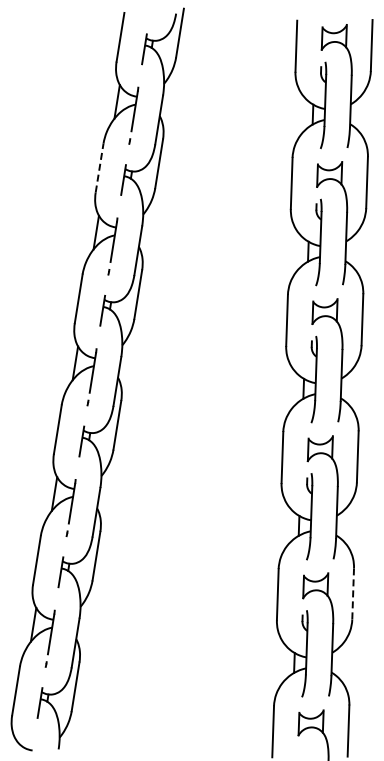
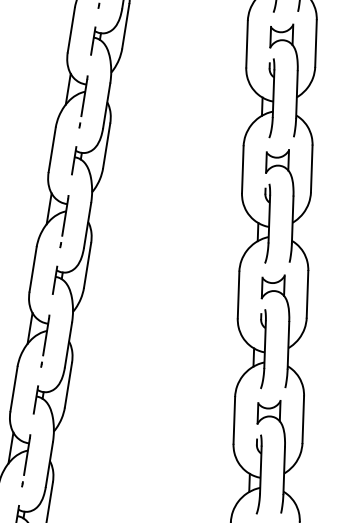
line: (99, 168) -> (71, 30), dashed -> solid
line: (353, 593) -> (303, 419), dashed -> solid

